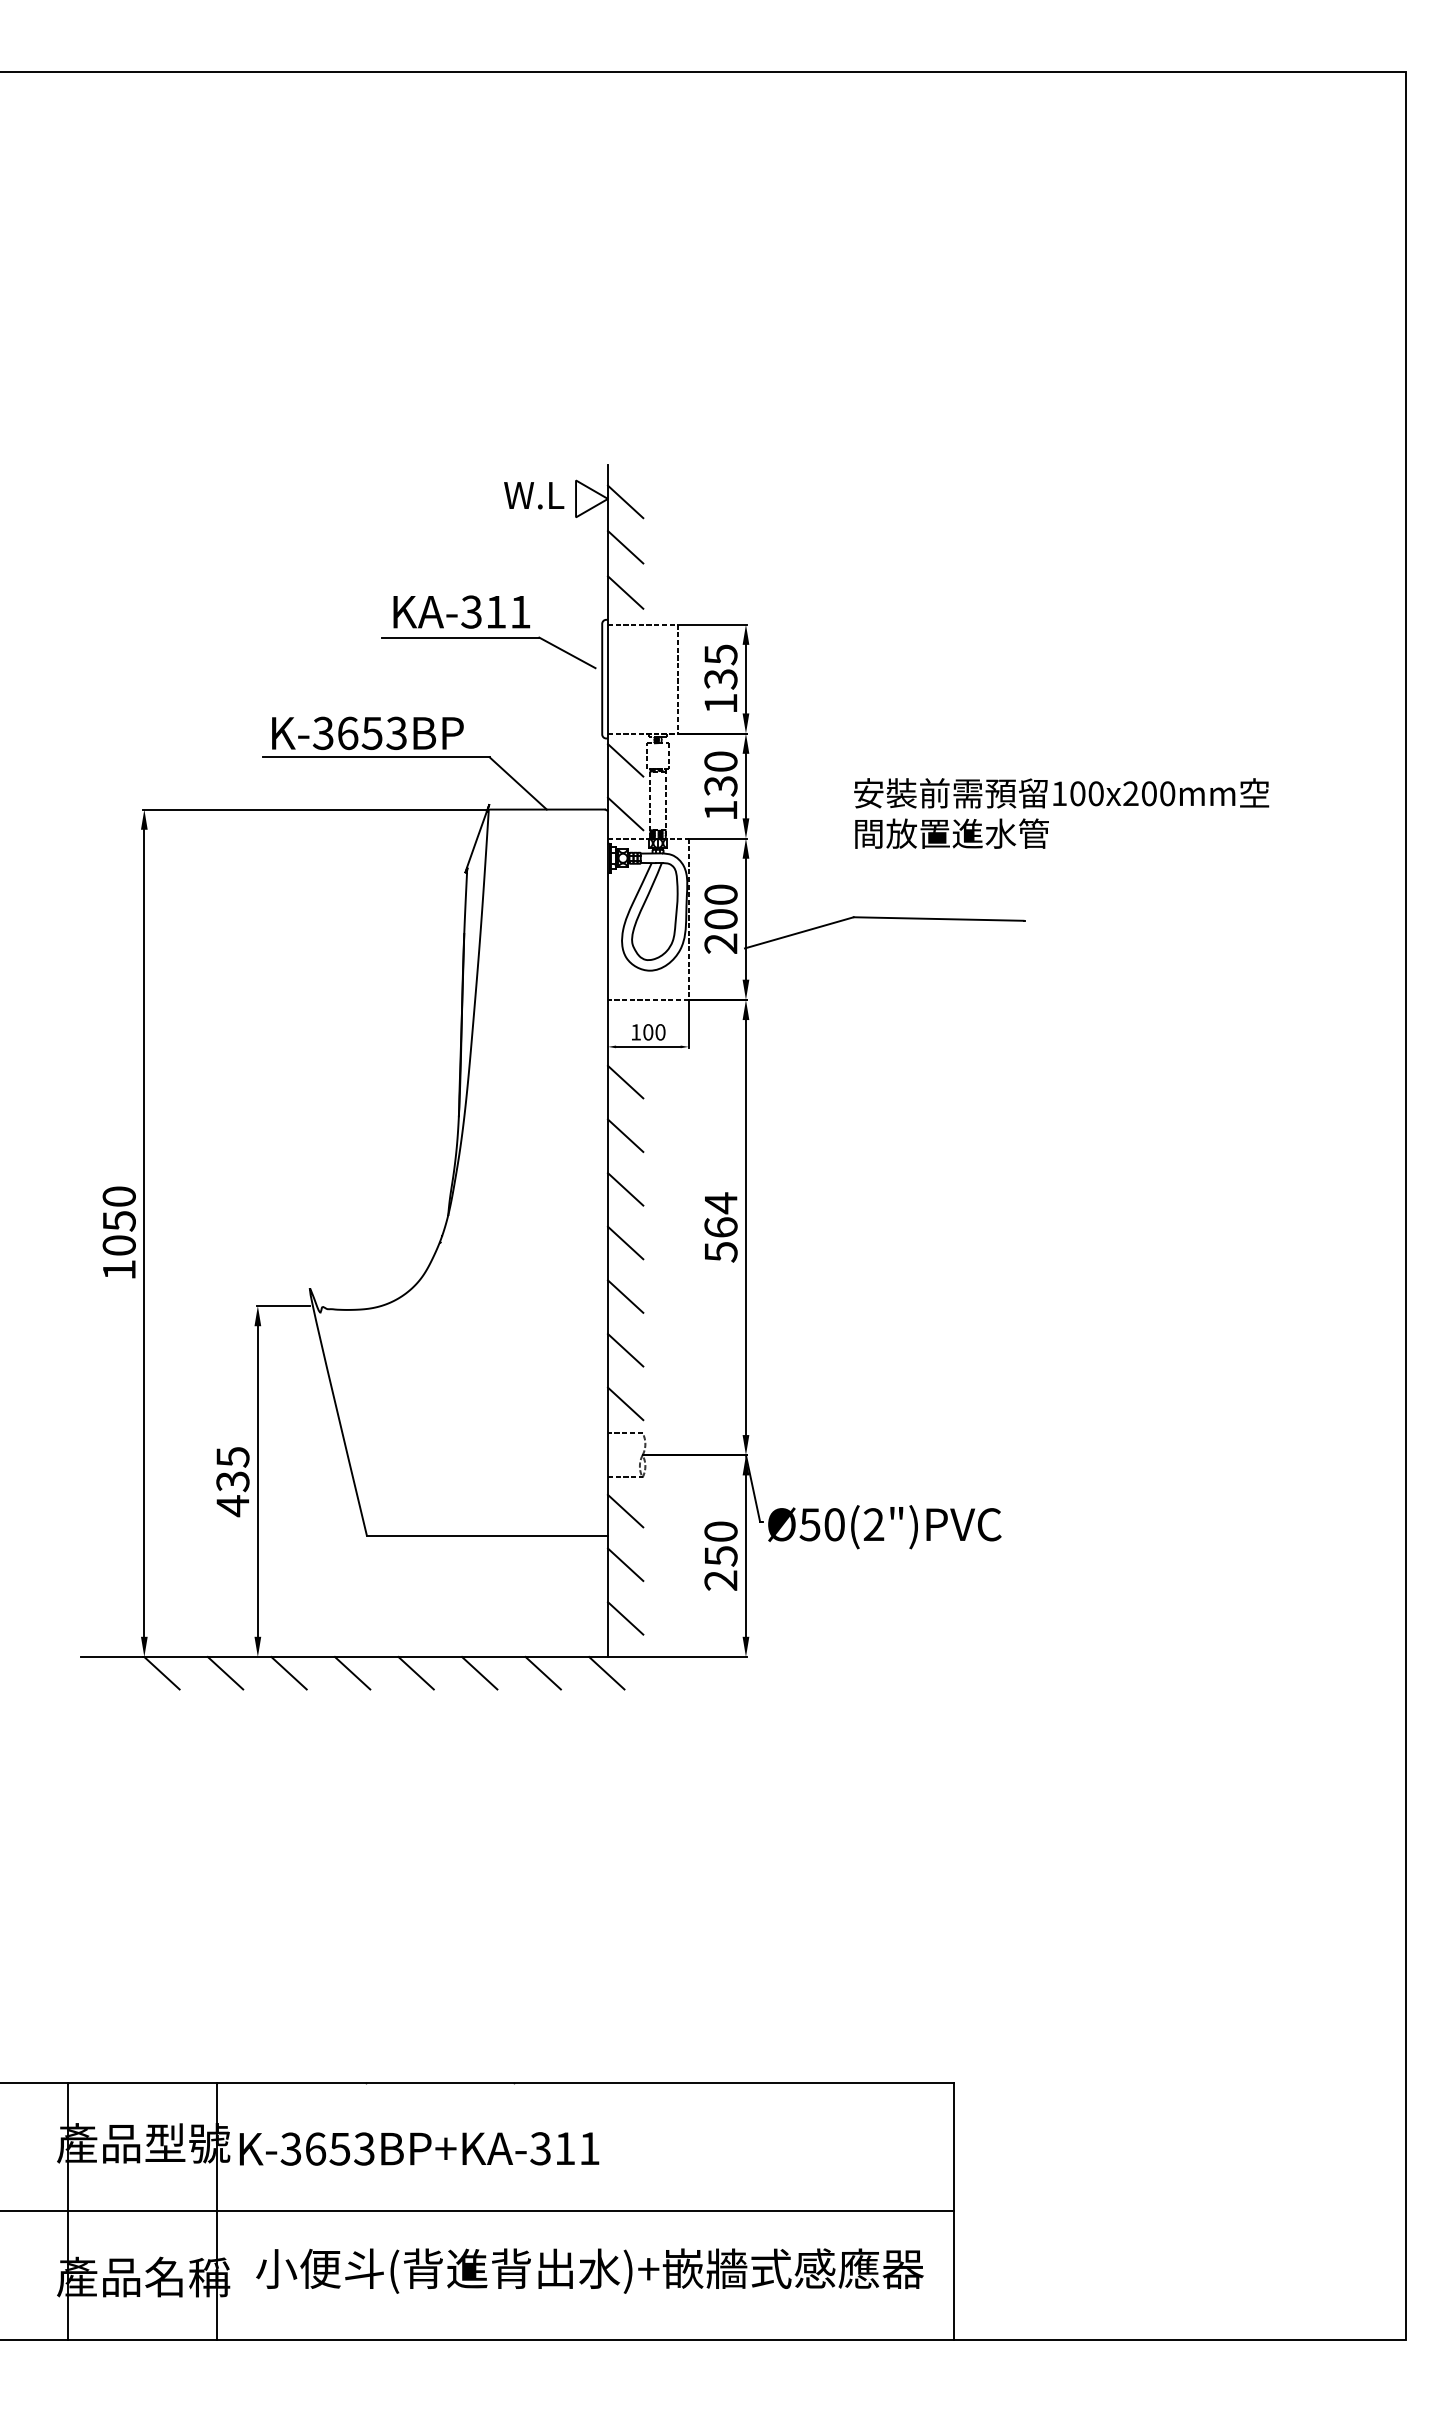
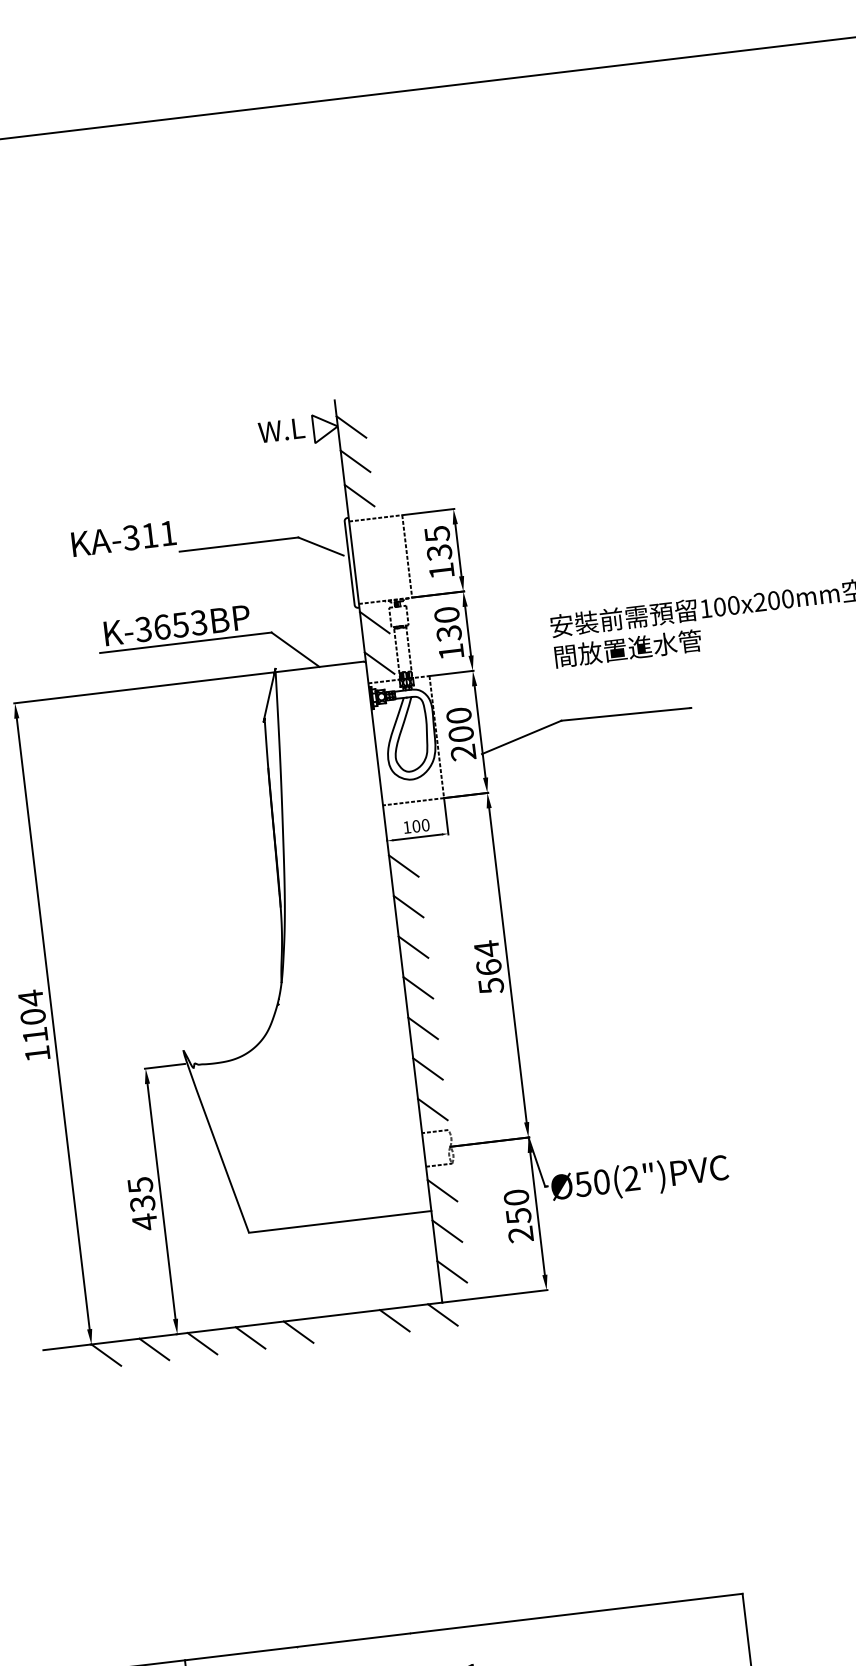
text: (461, 611) -> (123, 538), moved
text: (118, 1220) -> (32, 1016), 1050 -> 1104
line: (479, 1673) -> (346, 1326), removed

